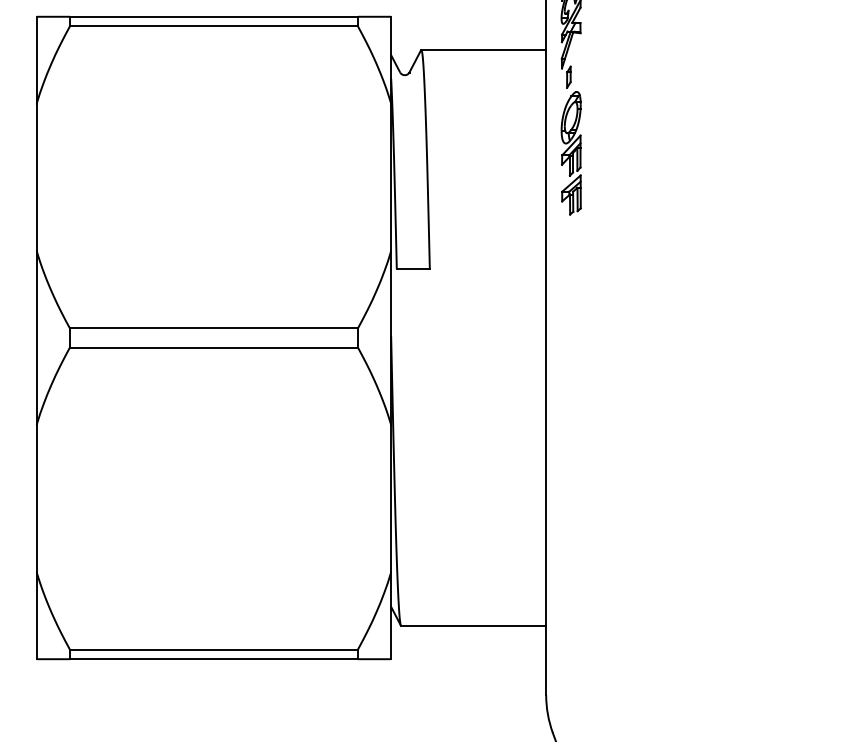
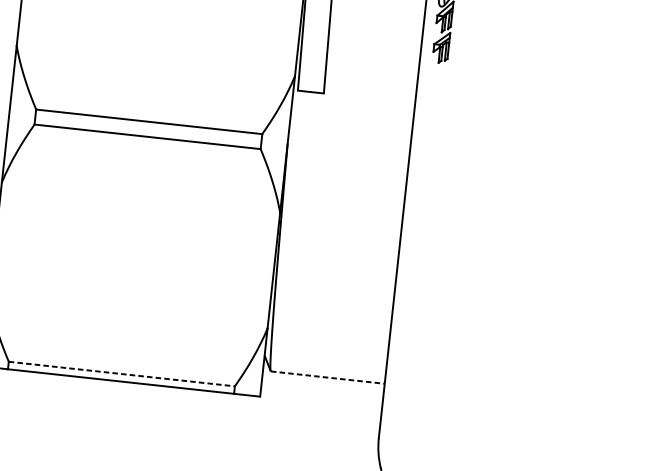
line: (474, 625) -> (328, 377), solid -> dashed
line: (213, 649) -> (121, 373), solid -> dashed

